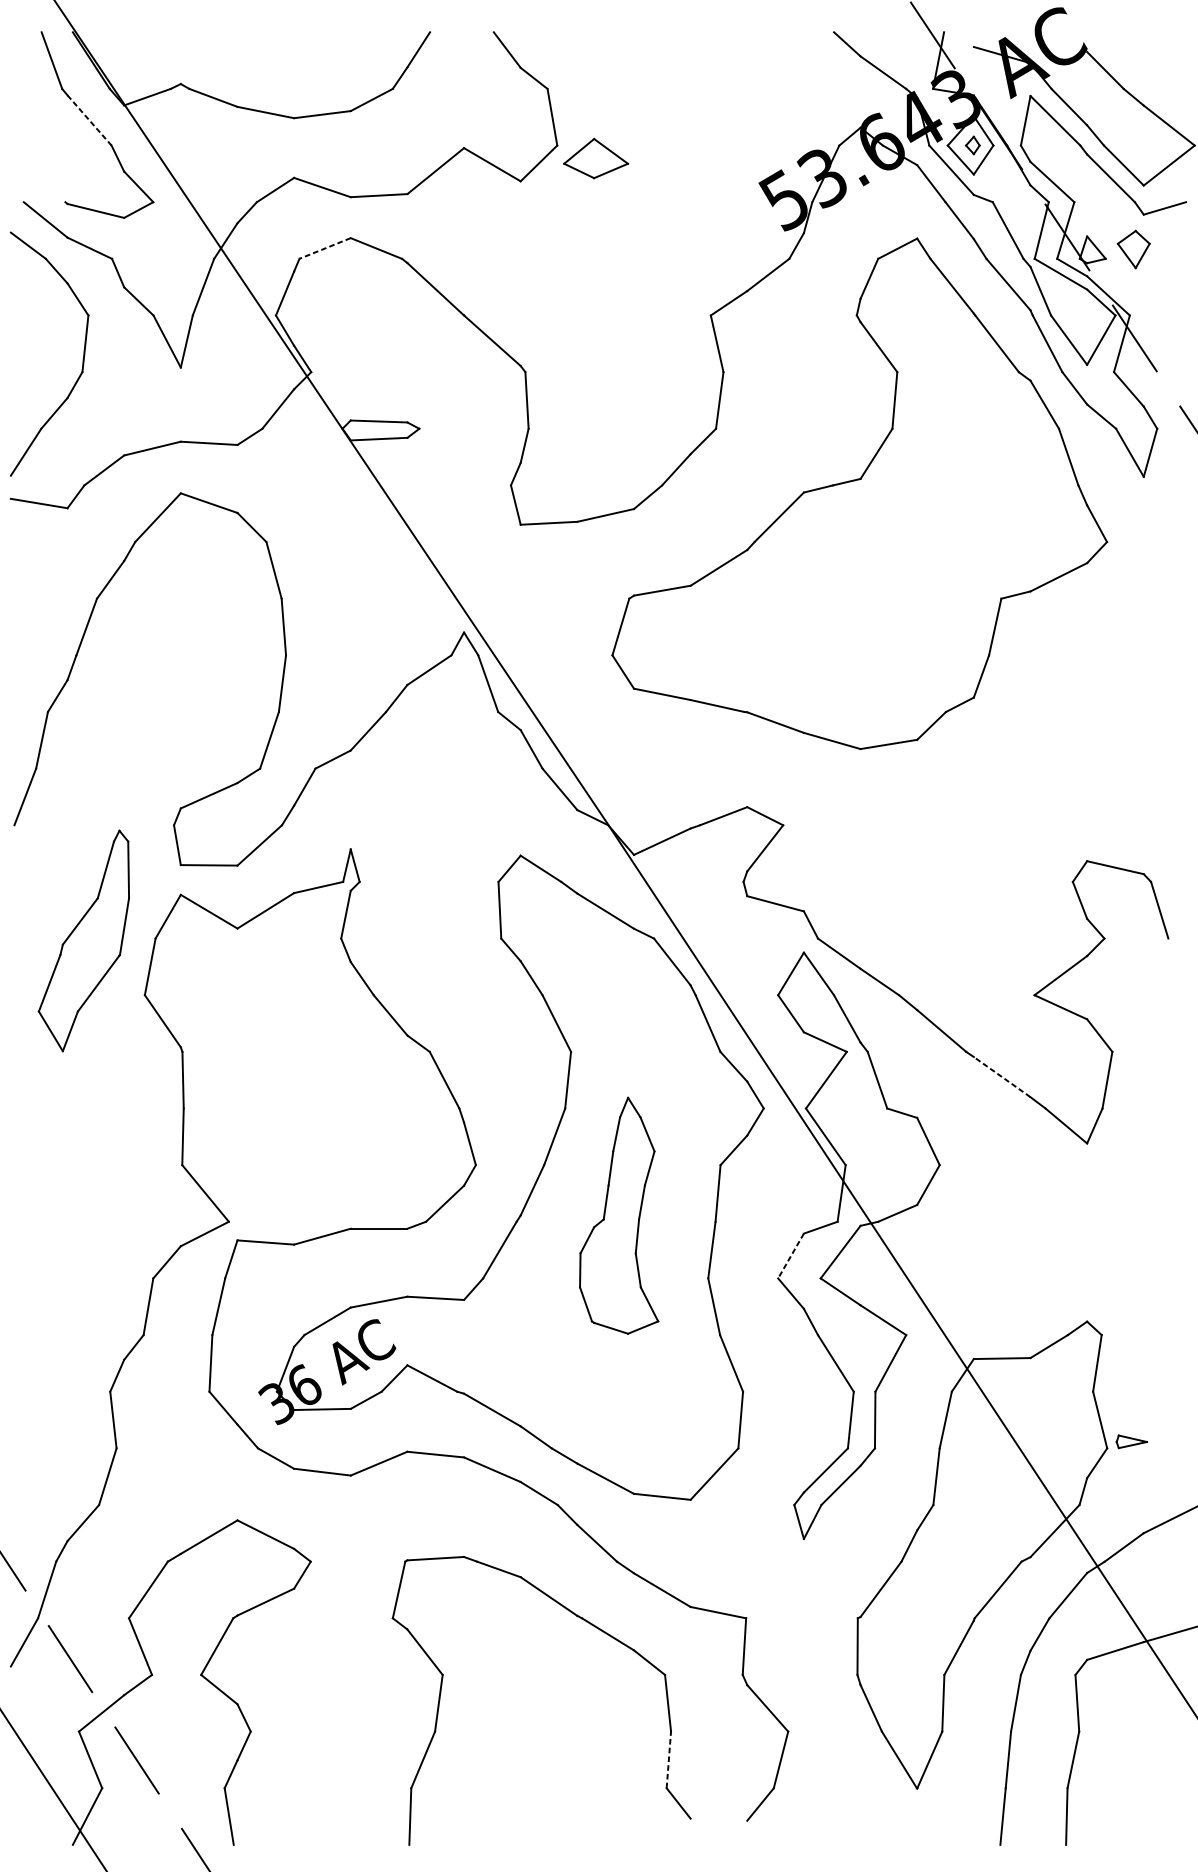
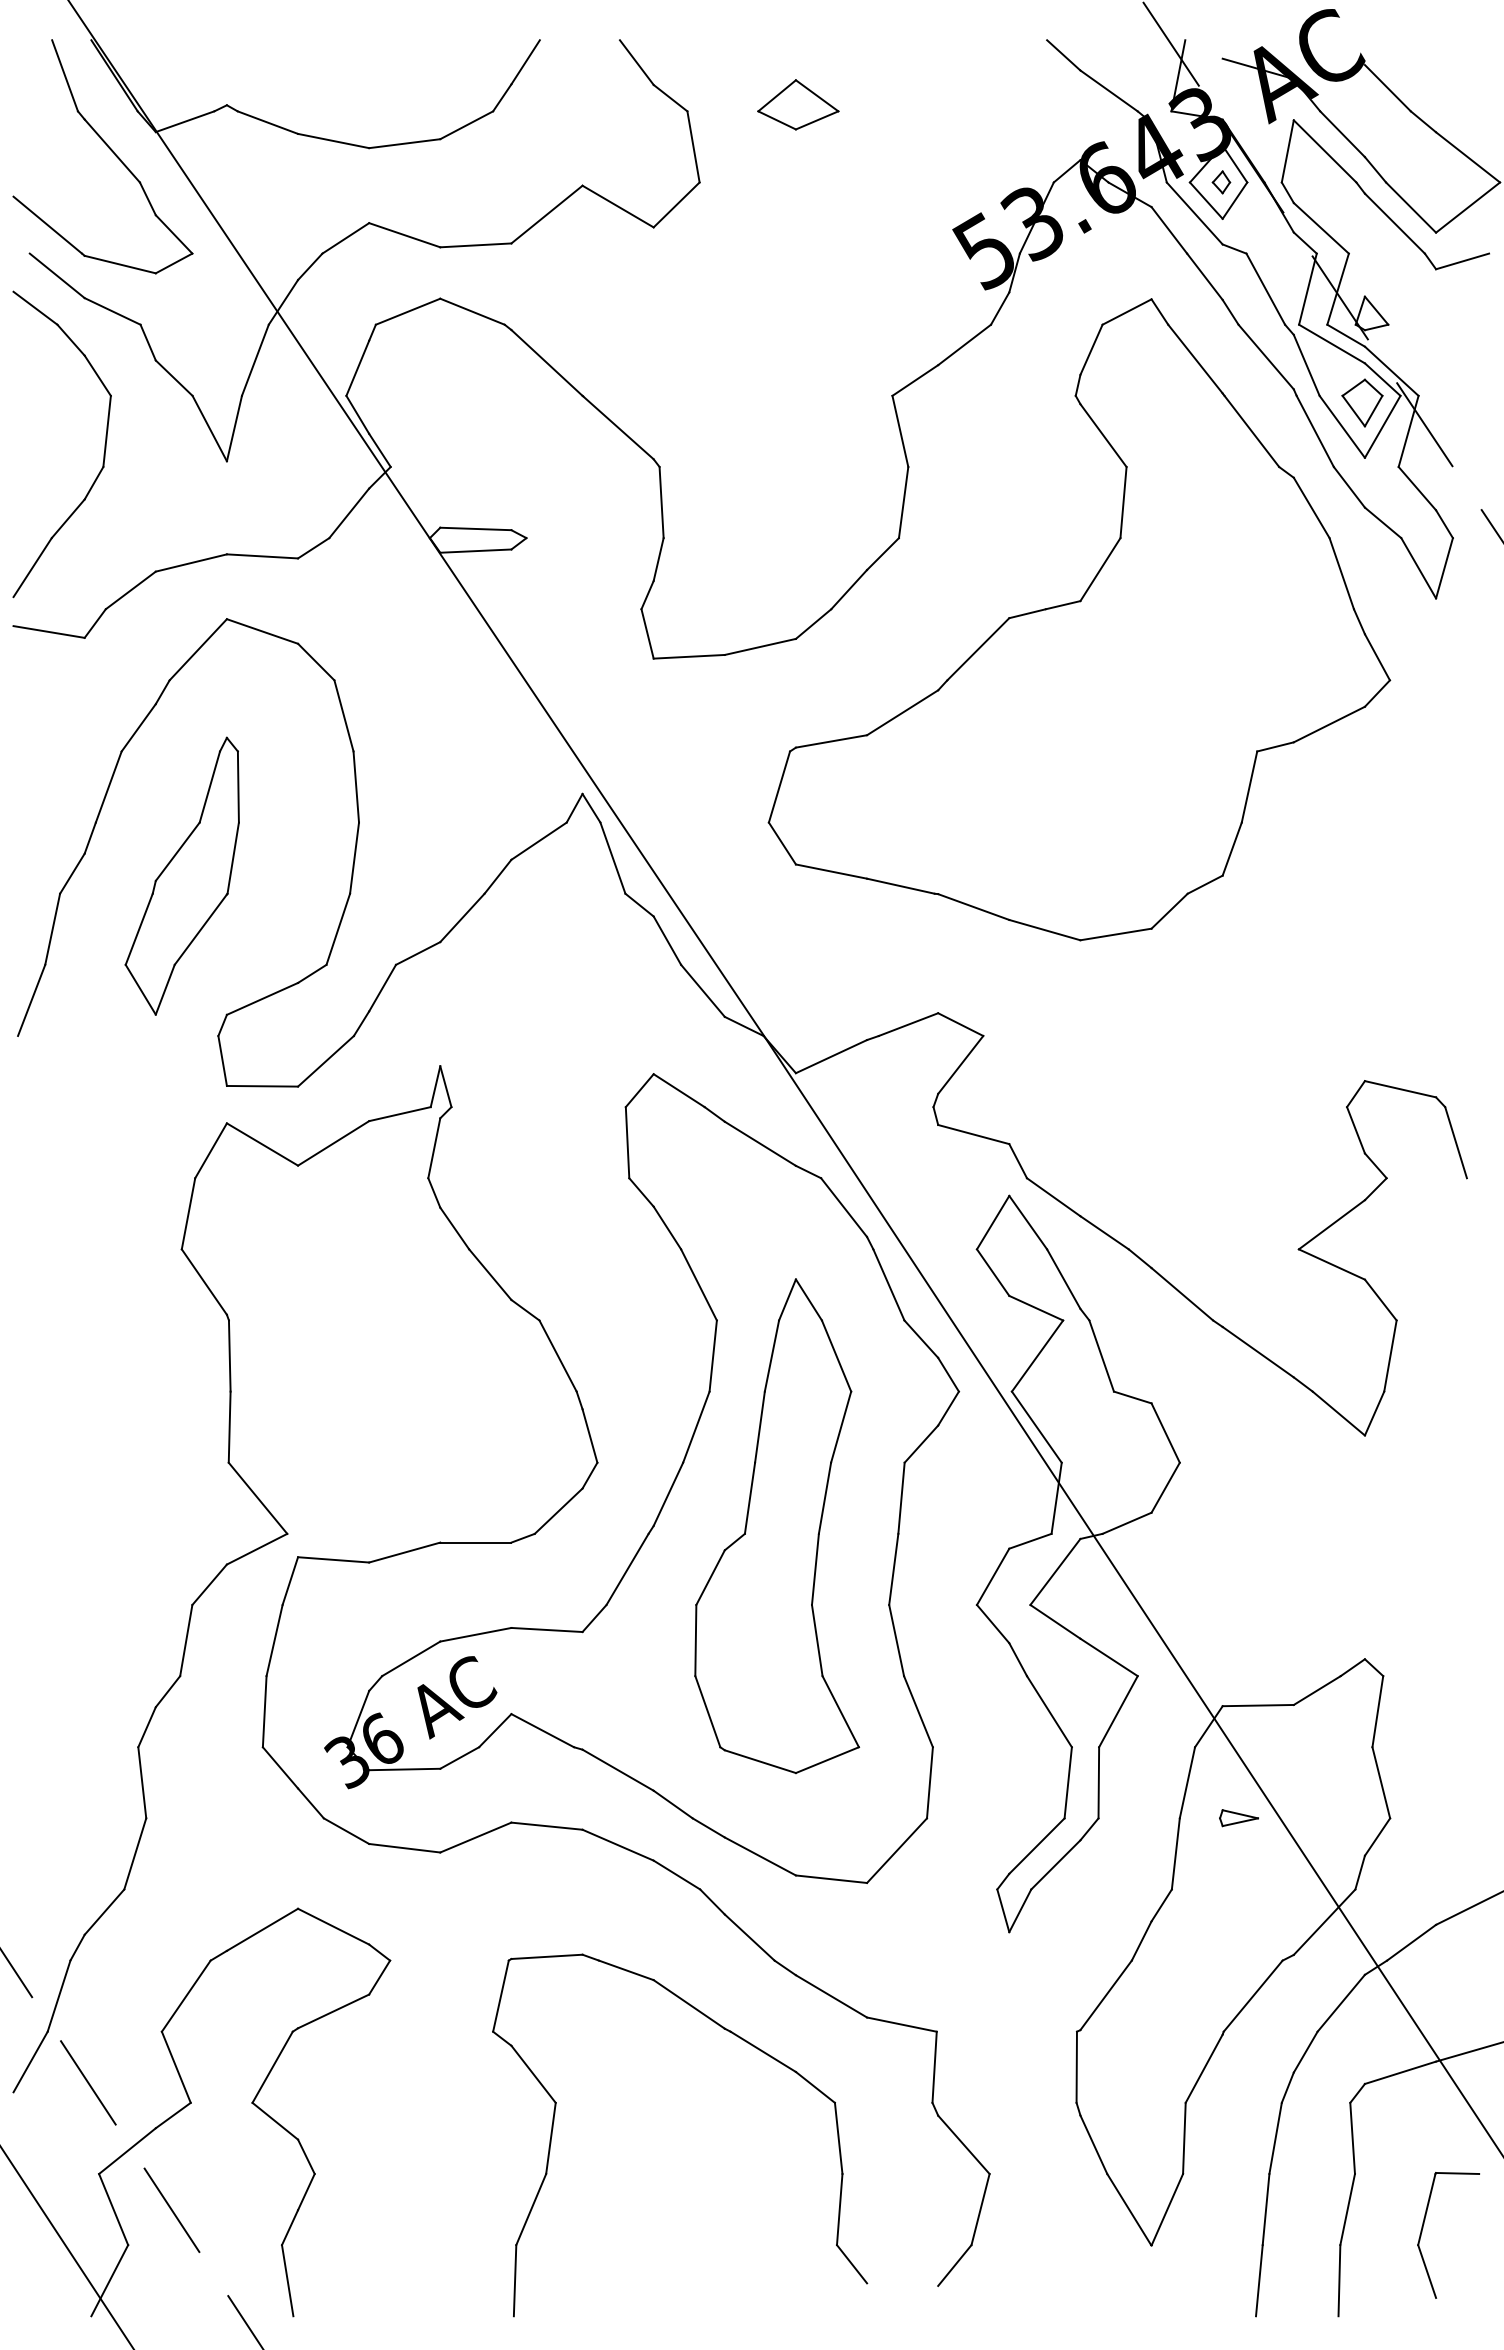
line: (89, 120) -> (112, 150), dashed -> solid
part: (596, 158) -> (798, 104), moved
line: (37, 179) -> (47, 224), added
line: (325, 248) -> (408, 311), dashed -> solid
part: (1133, 249) -> (1362, 402), moved
part: (83, 940) -> (181, 875), moved
line: (1002, 1077) -> (1258, 1352), dashed -> solid
part: (619, 1215) -> (777, 1526), size x1.67
line: (790, 1256) -> (992, 1577), dashed -> solid
part: (1131, 1442) -> (1238, 1818), moved
line: (668, 1759) -> (839, 2209), dashed -> solid
part: (1133, 1775) -> (1423, 2228), added

